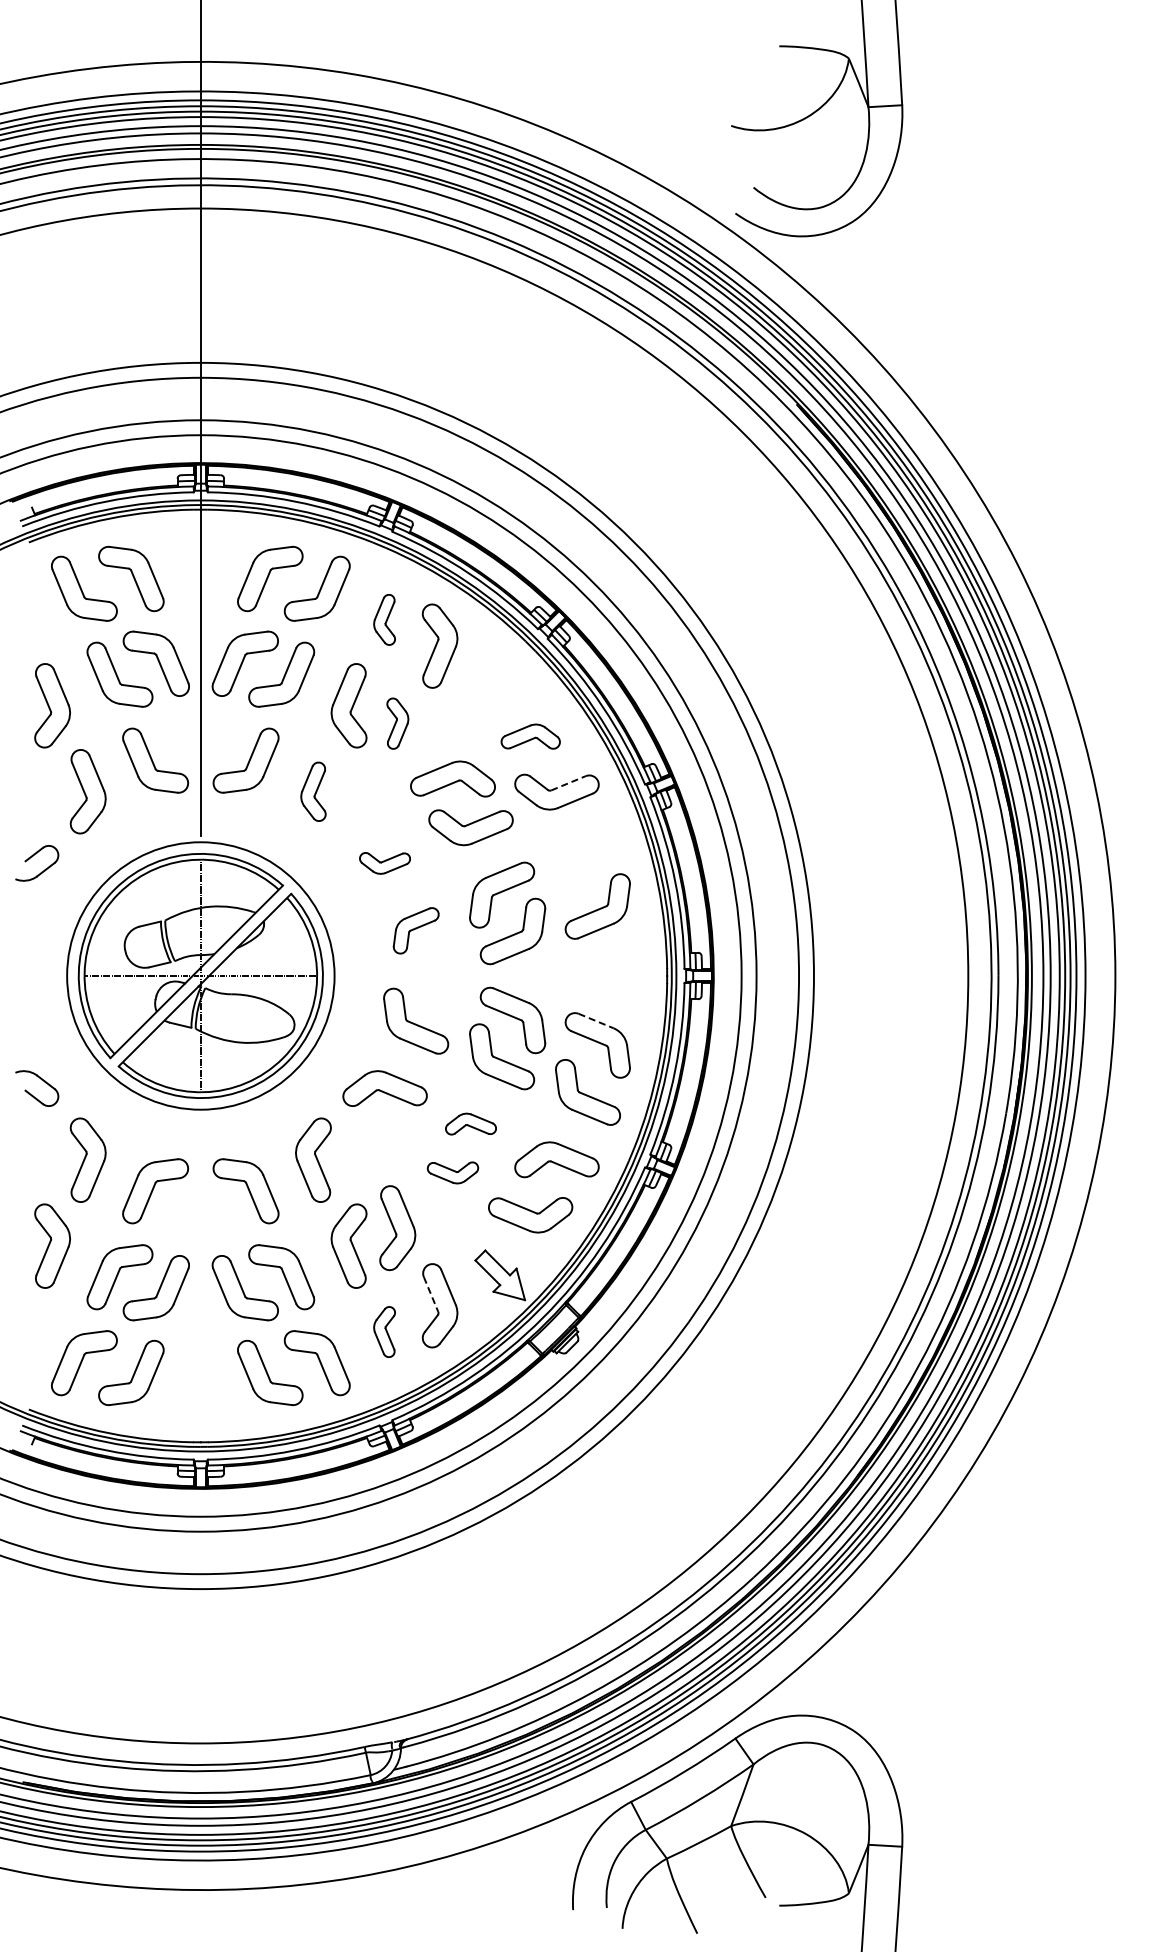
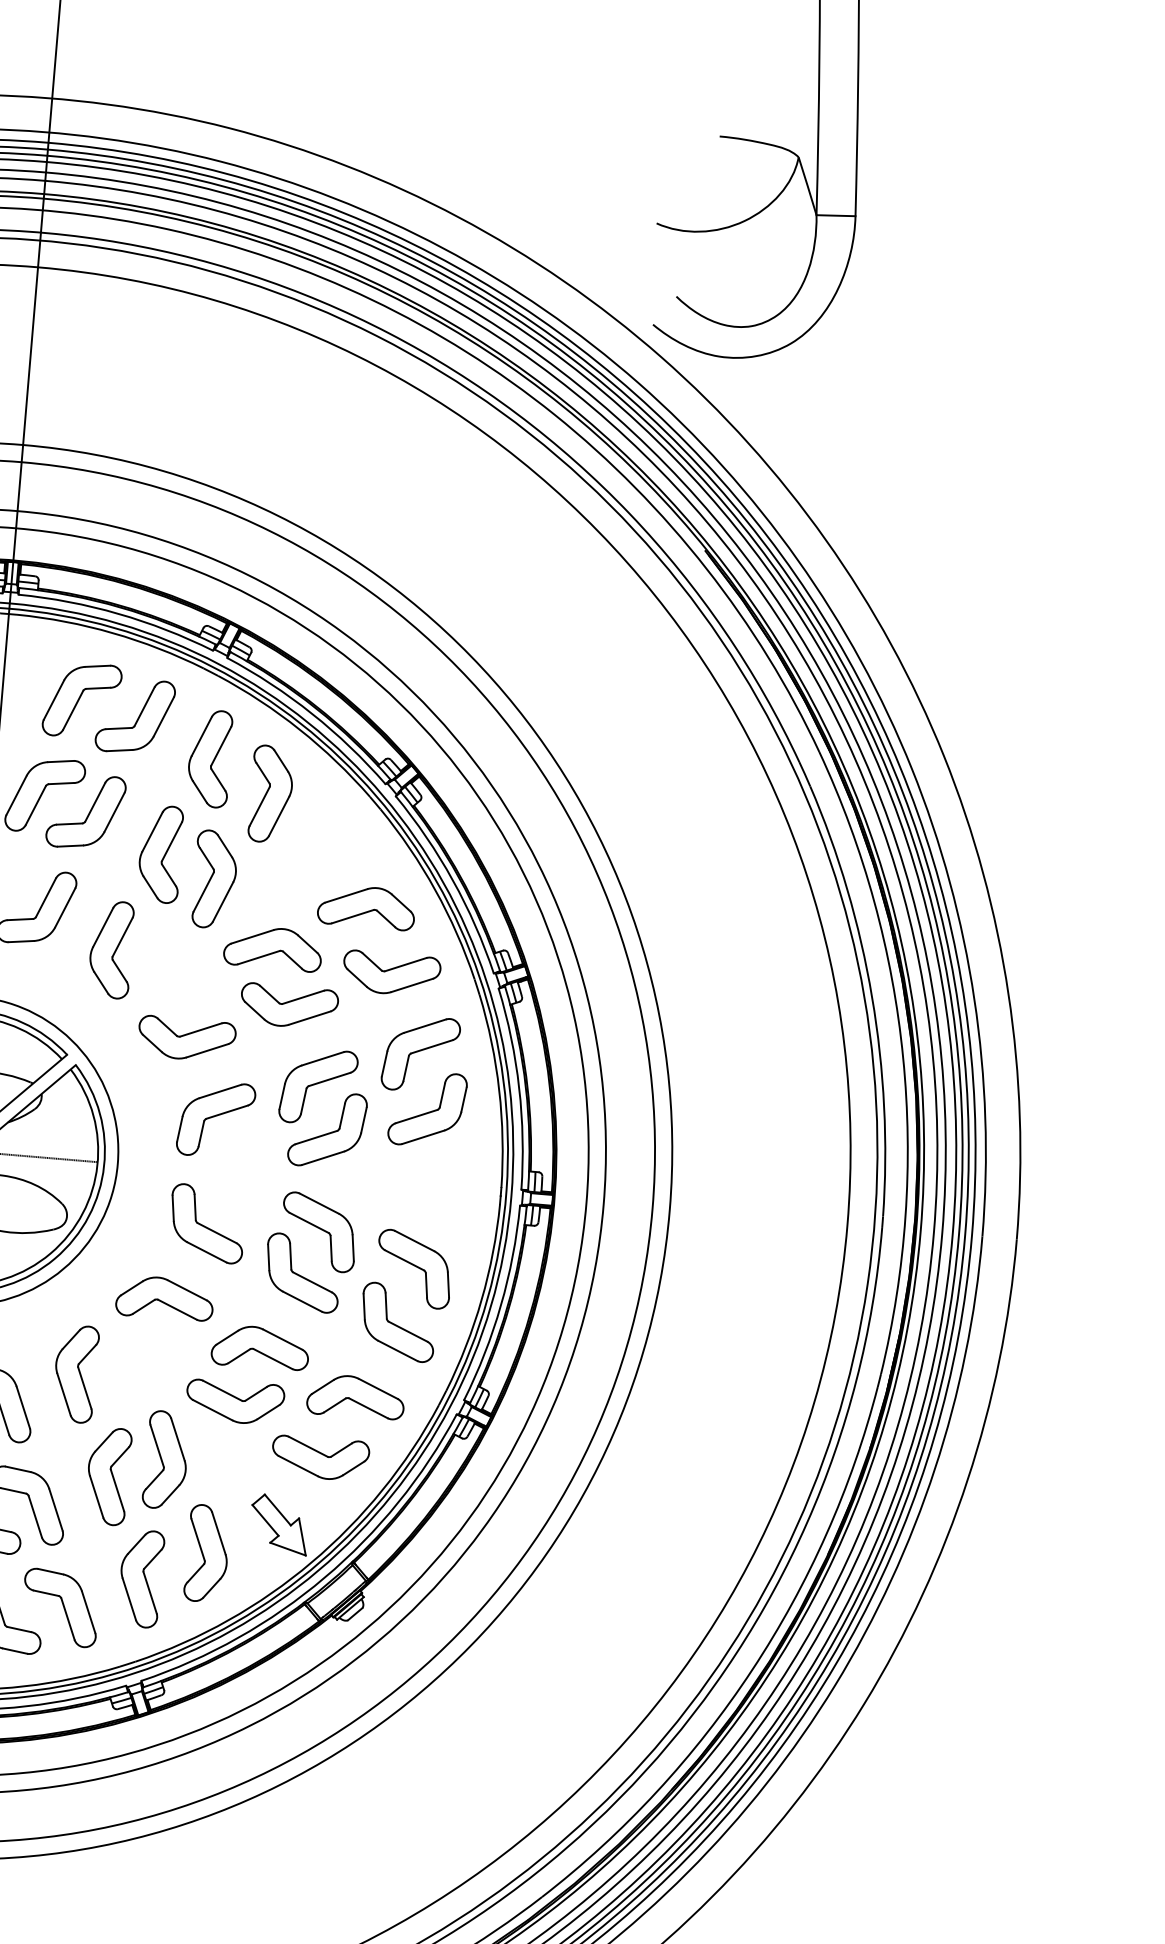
part: (384, 619) -> (209, 758), size x1.67
part: (397, 723) -> (214, 879), size x1.67
part: (530, 736) -> (366, 907), size x1.43
line: (568, 783) -> (405, 964), dashed -> solid
part: (313, 791) -> (111, 949), size x1.43
part: (587, 859) -> (420, 1054), added
part: (384, 863) -> (186, 1039), size x1.67
part: (416, 930) -> (216, 1119), size x1.43
line: (596, 1021) -> (414, 1241), dashed -> solid
part: (470, 1123) -> (260, 1346), size x1.67
part: (452, 1172) -> (234, 1401), size x1.67
line: (431, 1294) -> (198, 1539), dashed -> solid
part: (384, 1331) -> (140, 1578), size x1.67

